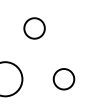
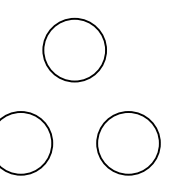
circle: (34, 28) -> (74, 50), size x1.67
circle: (63, 79) -> (127, 143), size x1.67

